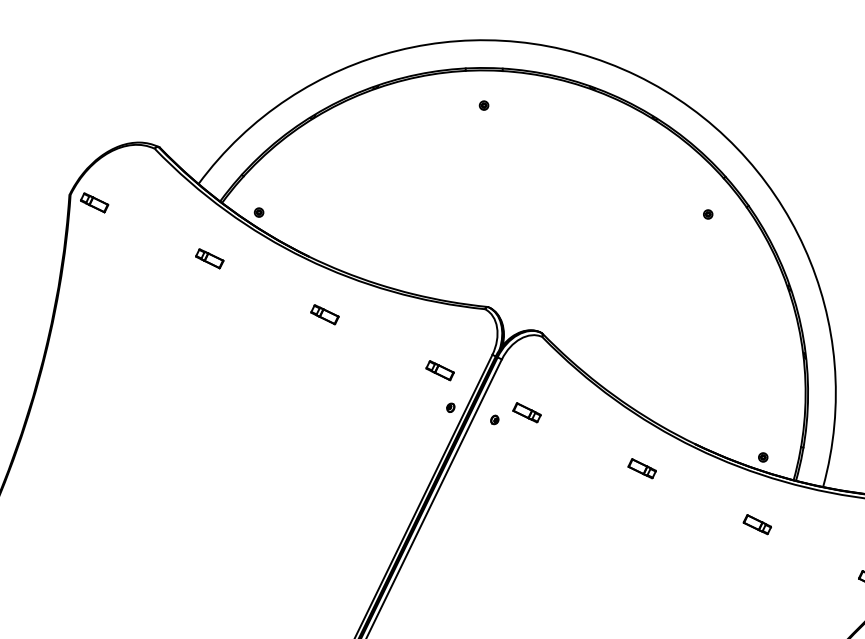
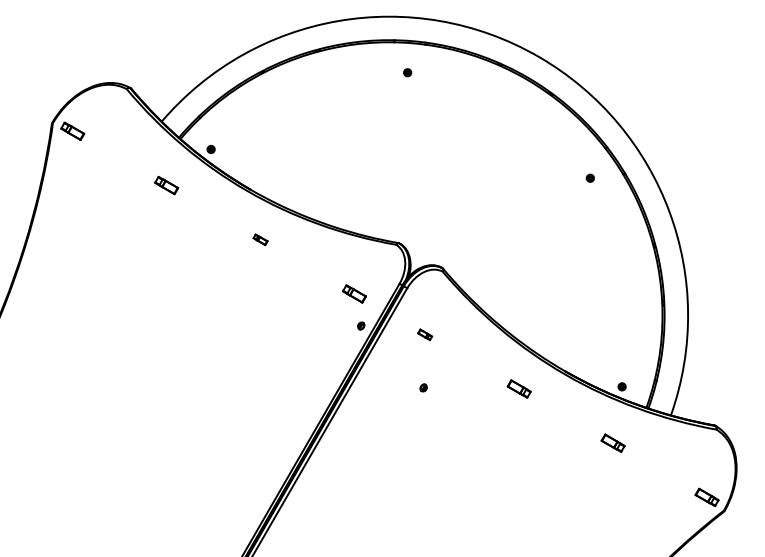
part: (324, 314) -> (260, 239), size x0.6
part: (526, 412) -> (424, 334), size x0.6
part: (494, 419) -> (423, 387), moved

